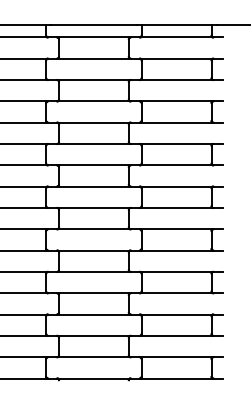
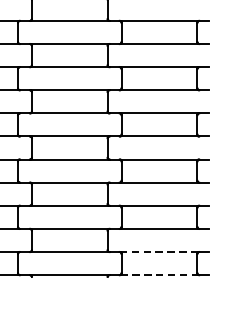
line: (176, 357) -> (159, 252), solid -> dashed
line: (176, 378) -> (159, 275), solid -> dashed

